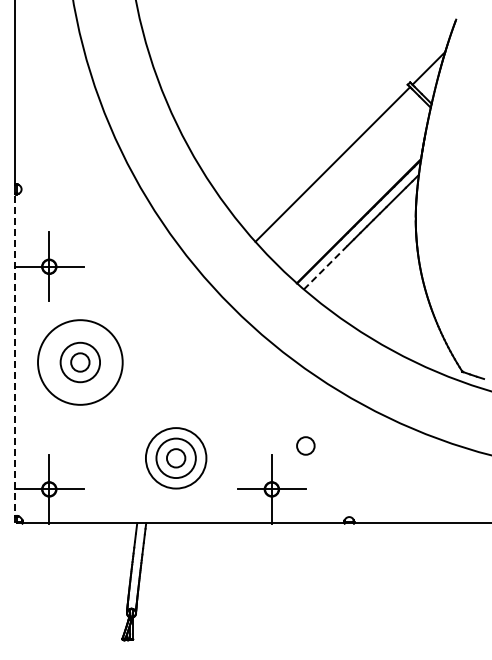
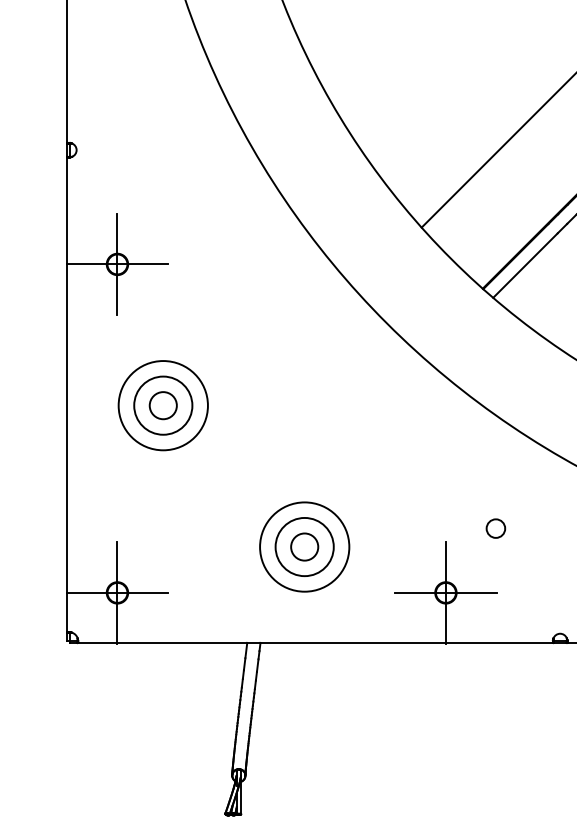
line: (325, 267) -> (525, 265), dashed -> solid
line: (15, 357) -> (67, 398), dashed -> solid
circle: (80, 362) -> (163, 405), size x0.71
circle: (305, 445) -> (495, 528), size x0.71

